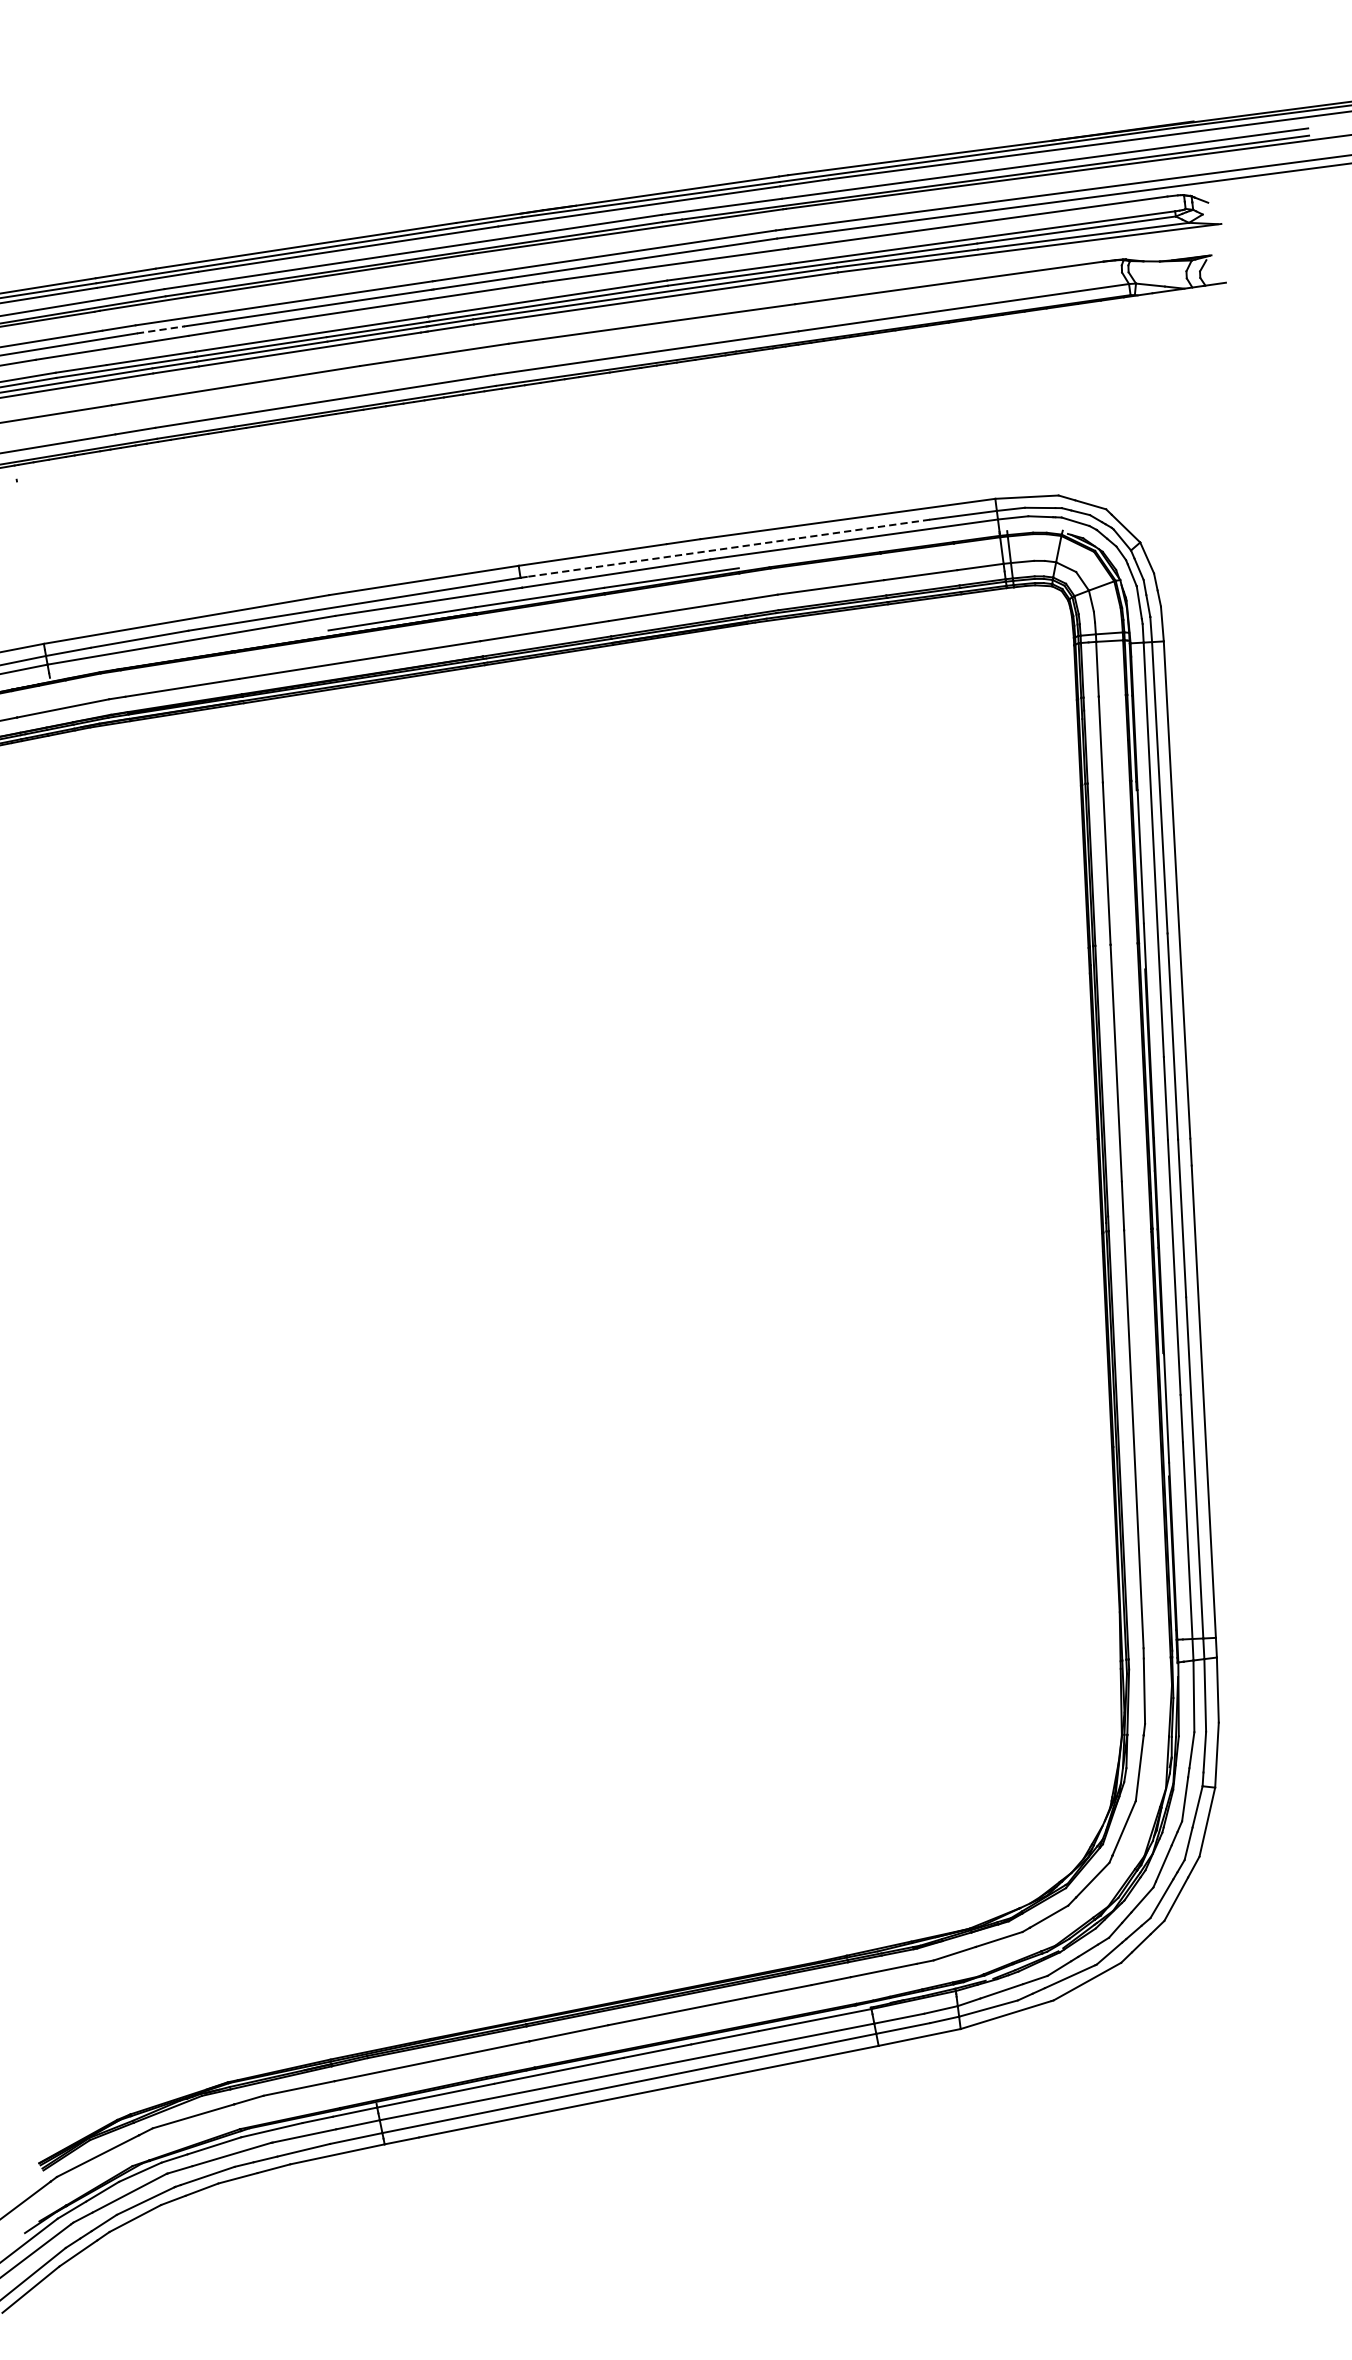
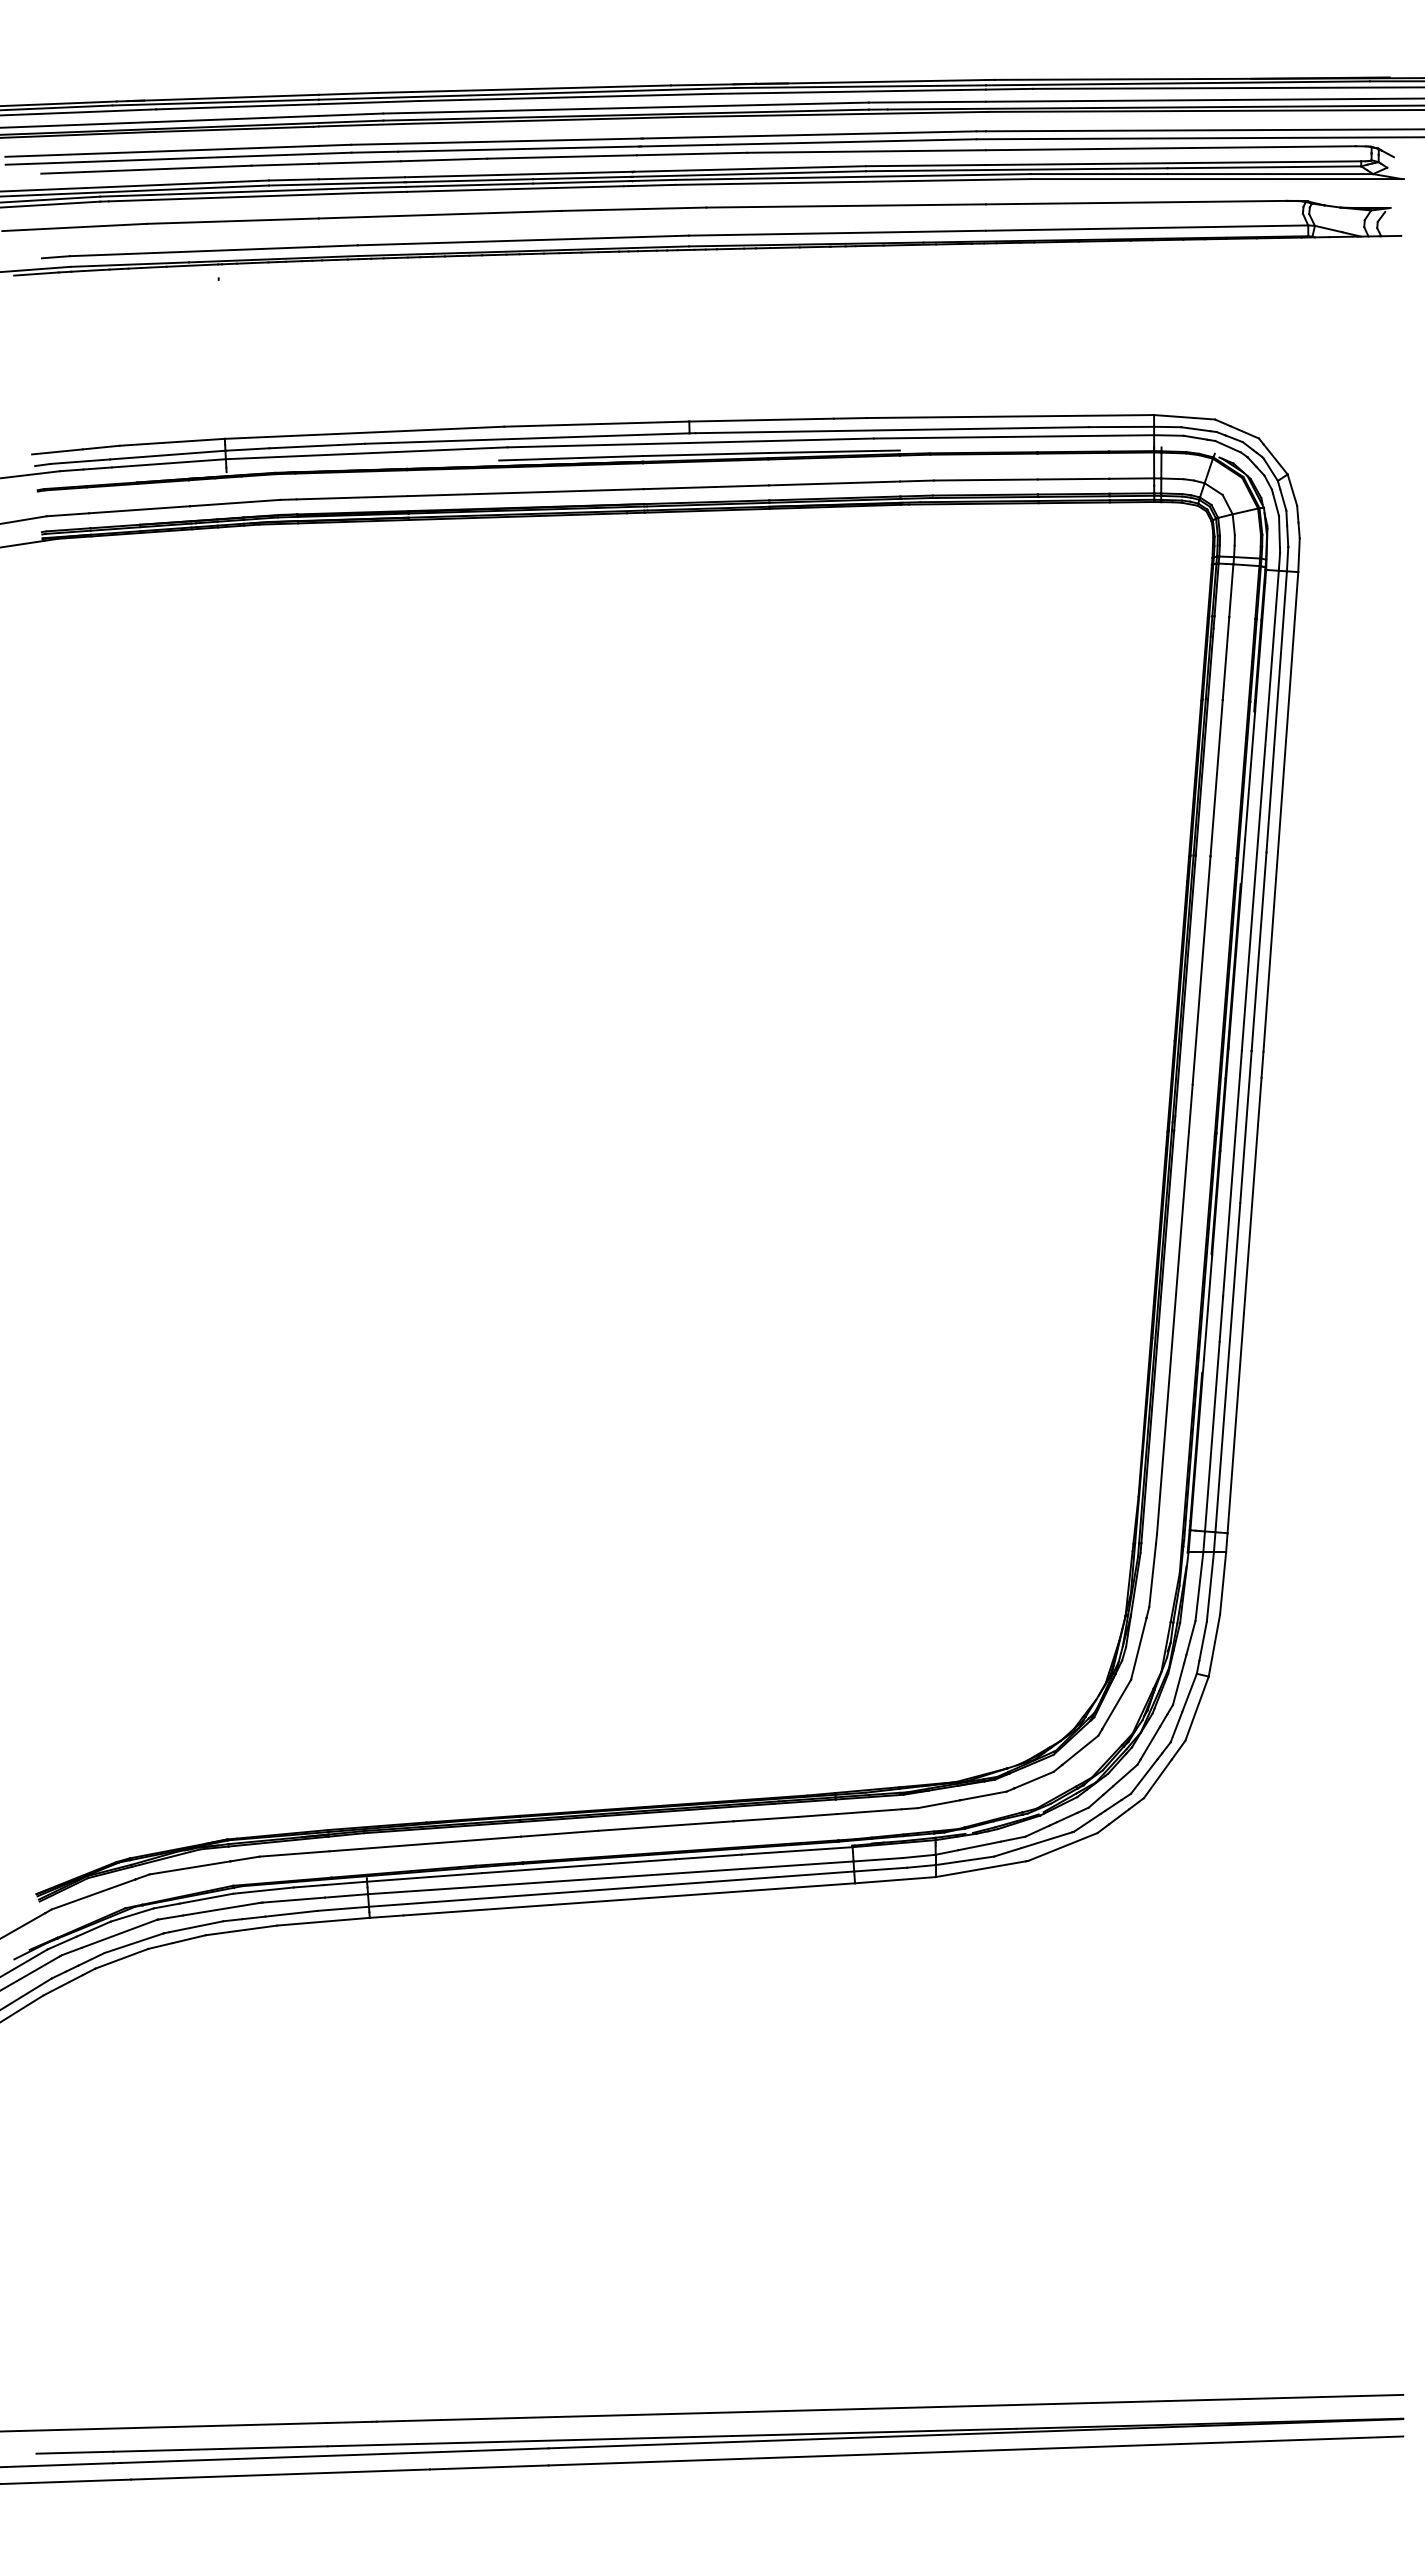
line: (161, 330) -> (375, 152), dashed -> solid
line: (728, 548) -> (892, 430), dashed -> solid

